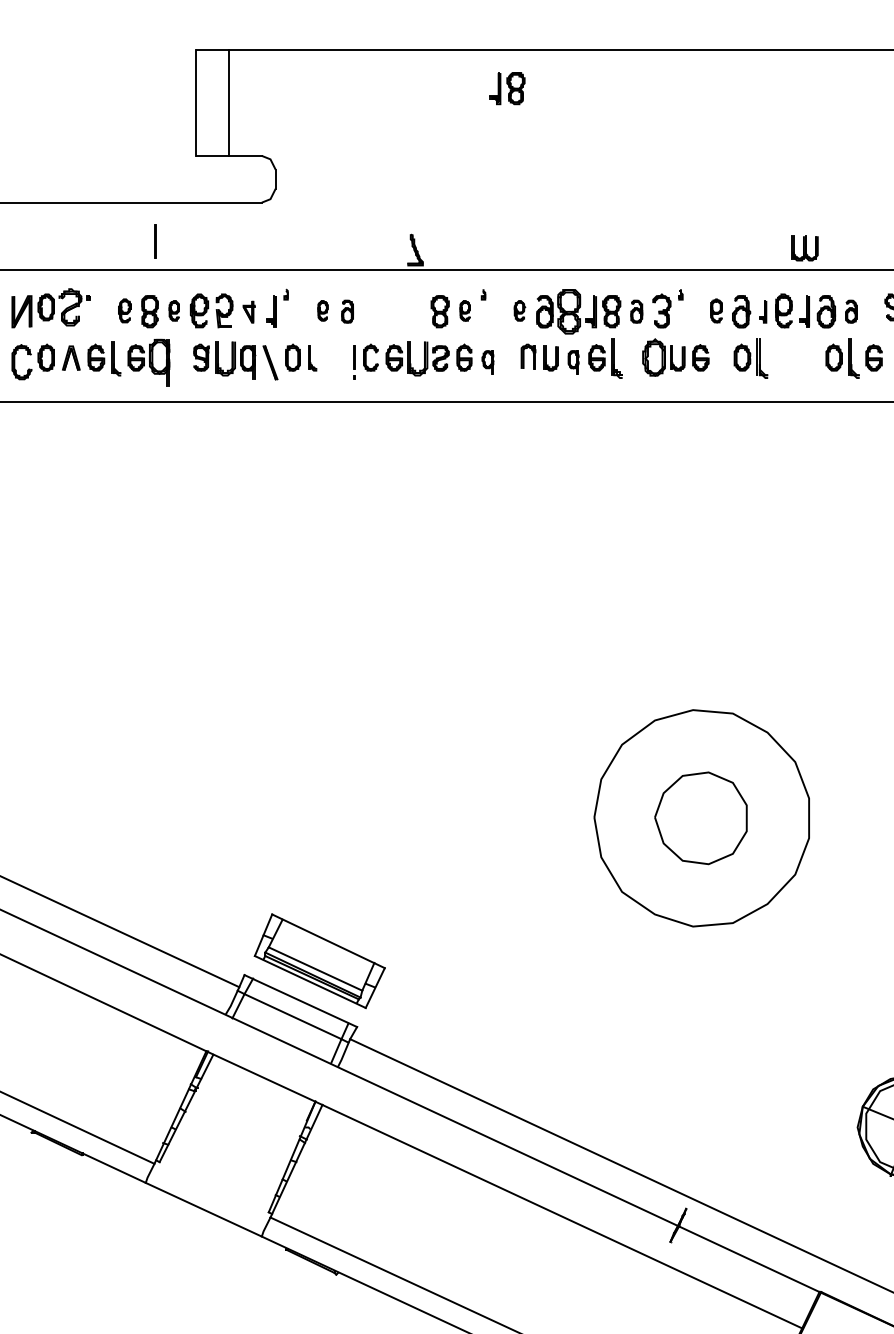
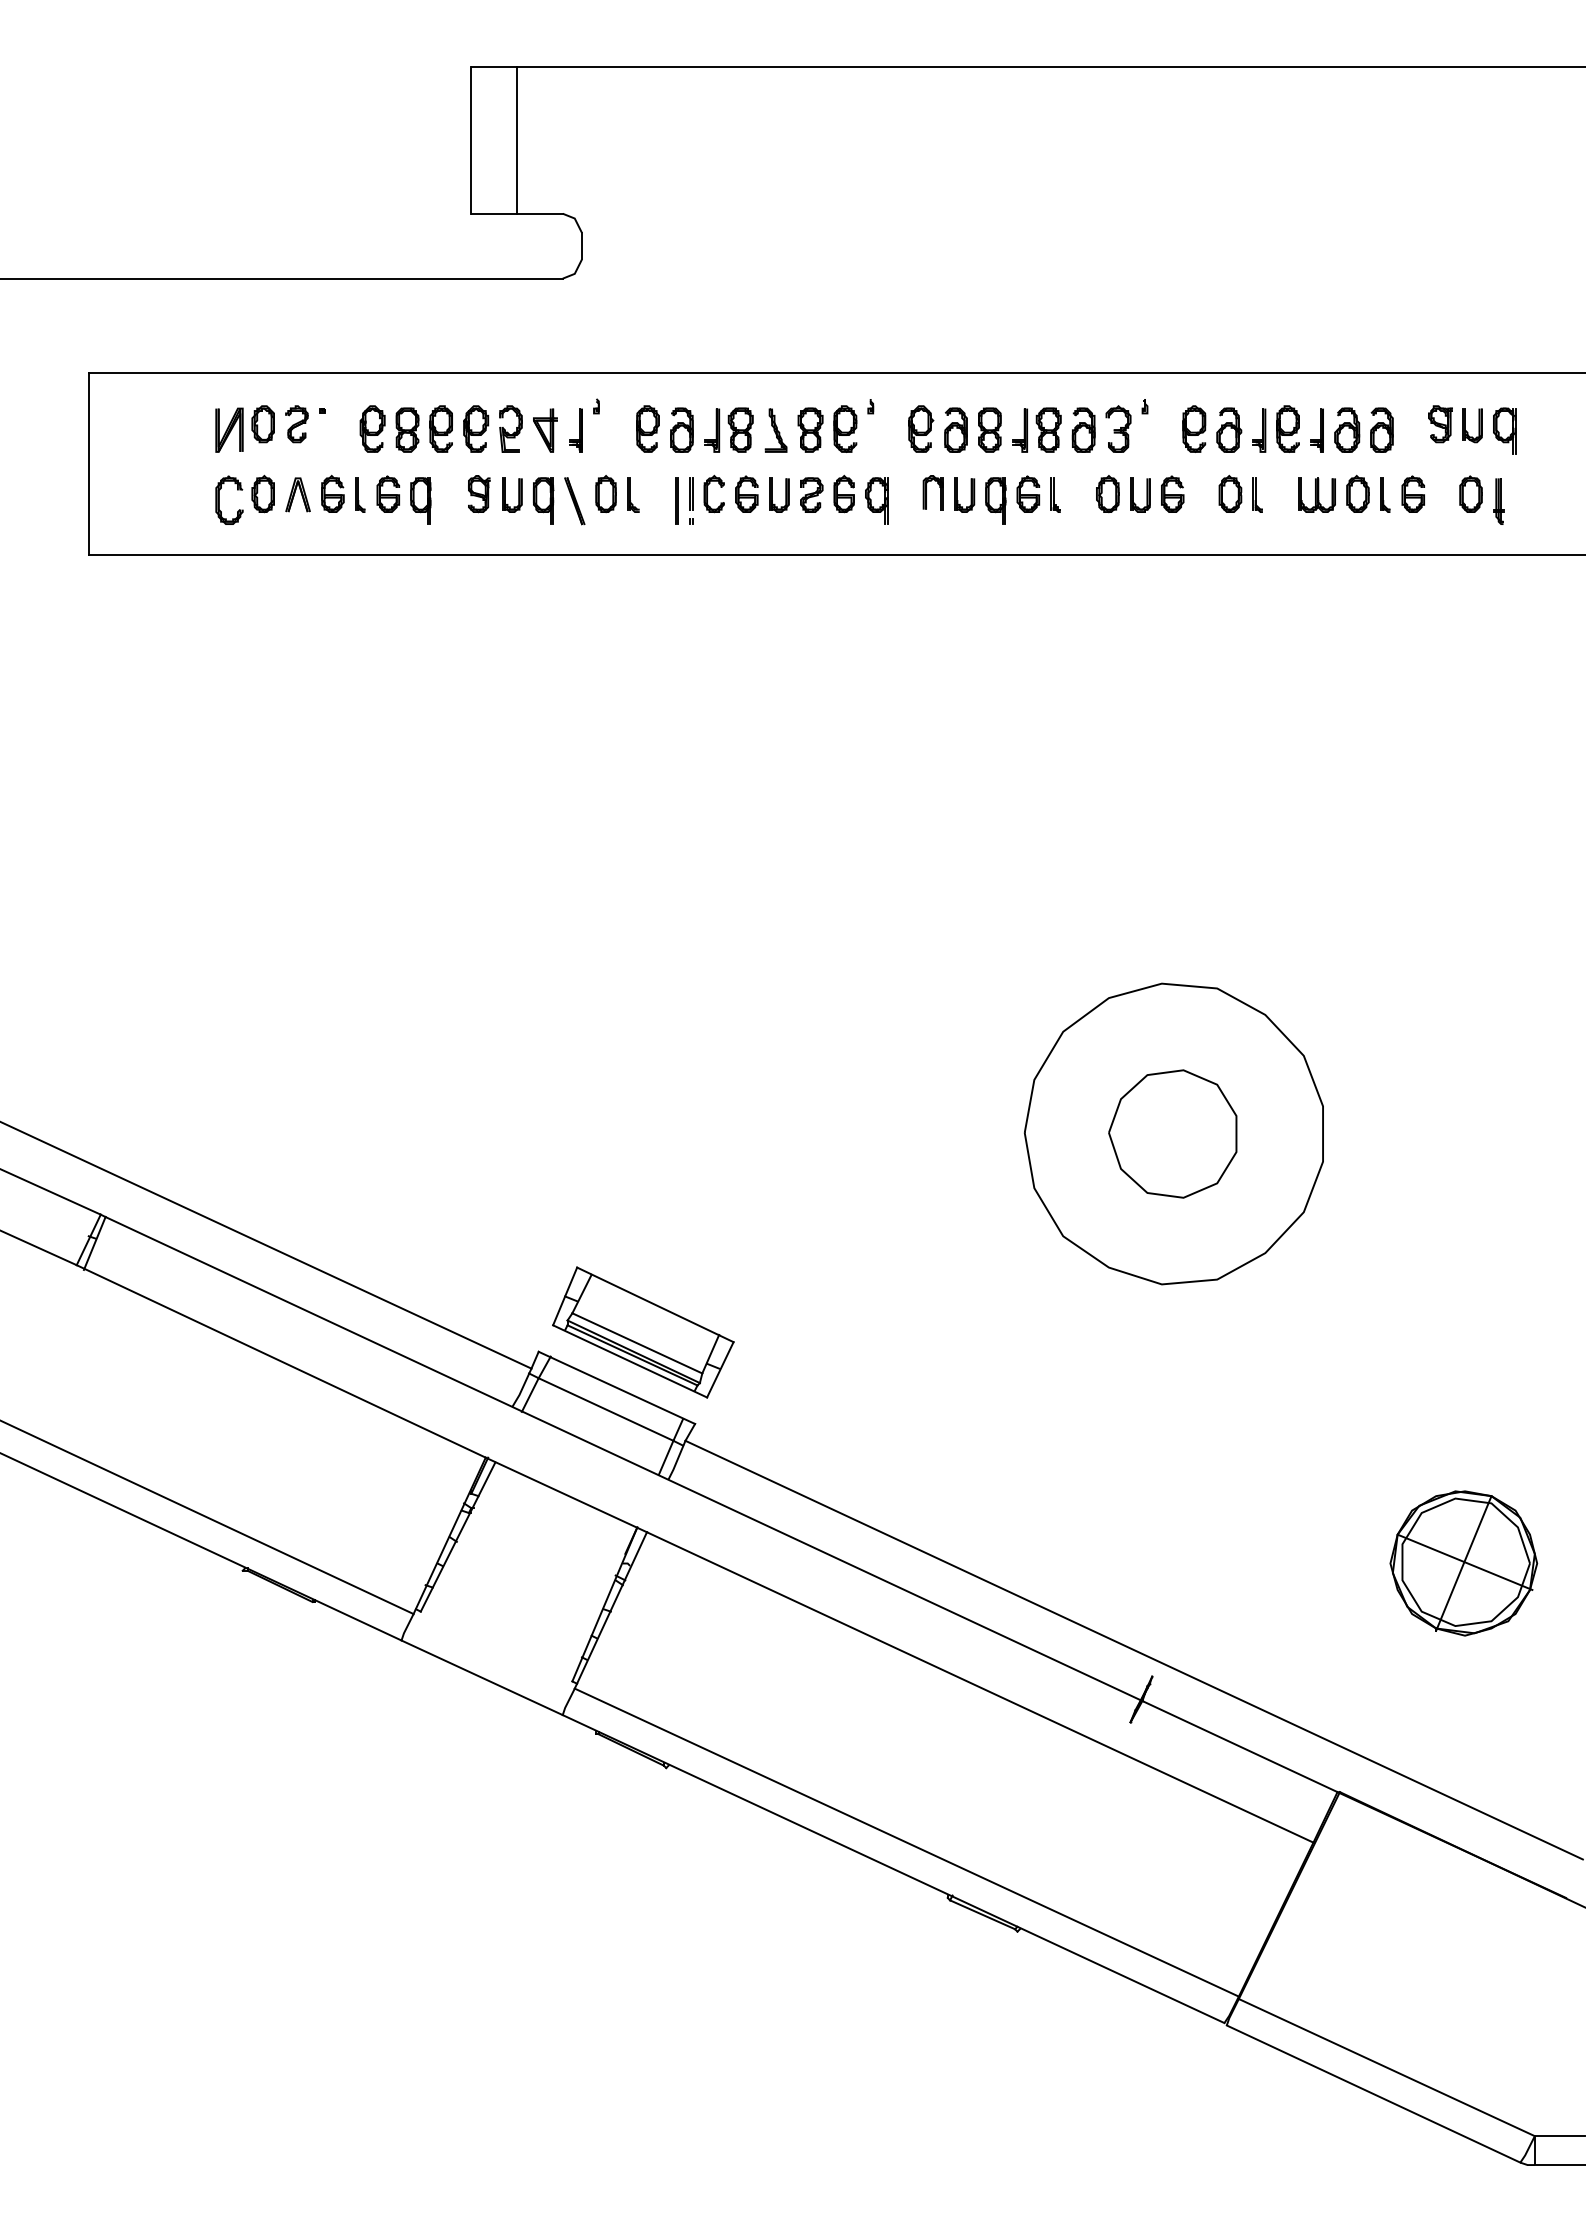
part: (507, 88) -> (728, 429), moved
line: (155, 240) -> (676, 500), moved
part: (804, 247) -> (1316, 494), moved
part: (414, 250) -> (775, 430), moved
part: (70, 307) -> (296, 424), size x0.71
part: (124, 310) -> (372, 428), size x1.43
part: (173, 310) -> (440, 428), size x1.67
part: (322, 310) -> (647, 428), size x1.67
part: (465, 310) -> (845, 428), size x1.67
part: (520, 310) -> (921, 428), size x1.67
part: (716, 310) -> (1194, 428), size x1.43
part: (249, 311) -> (545, 430), size x1.43
part: (347, 311) -> (681, 429), size x1.43
part: (569, 311) -> (989, 429), size x0.71
part: (636, 311) -> (1083, 429), size x1.43
part: (763, 311) -> (1259, 430), size x1.43
part: (851, 311) -> (1381, 429), size x1.43
part: (116, 358) -> (360, 494), size x0.71
part: (225, 358) -> (512, 494), size x0.71
part: (417, 358) -> (779, 494), size x0.71
part: (616, 358) -> (1055, 494), size x0.62
part: (653, 358) -> (1107, 494), size x0.71
part: (761, 358) -> (1257, 494), size x0.62
part: (854, 358) -> (1385, 494), size x0.62
part: (159, 362) -> (420, 500), size x0.71
part: (487, 362) -> (876, 500), size x1.43
part: (573, 362) -> (995, 500), size x1.43

